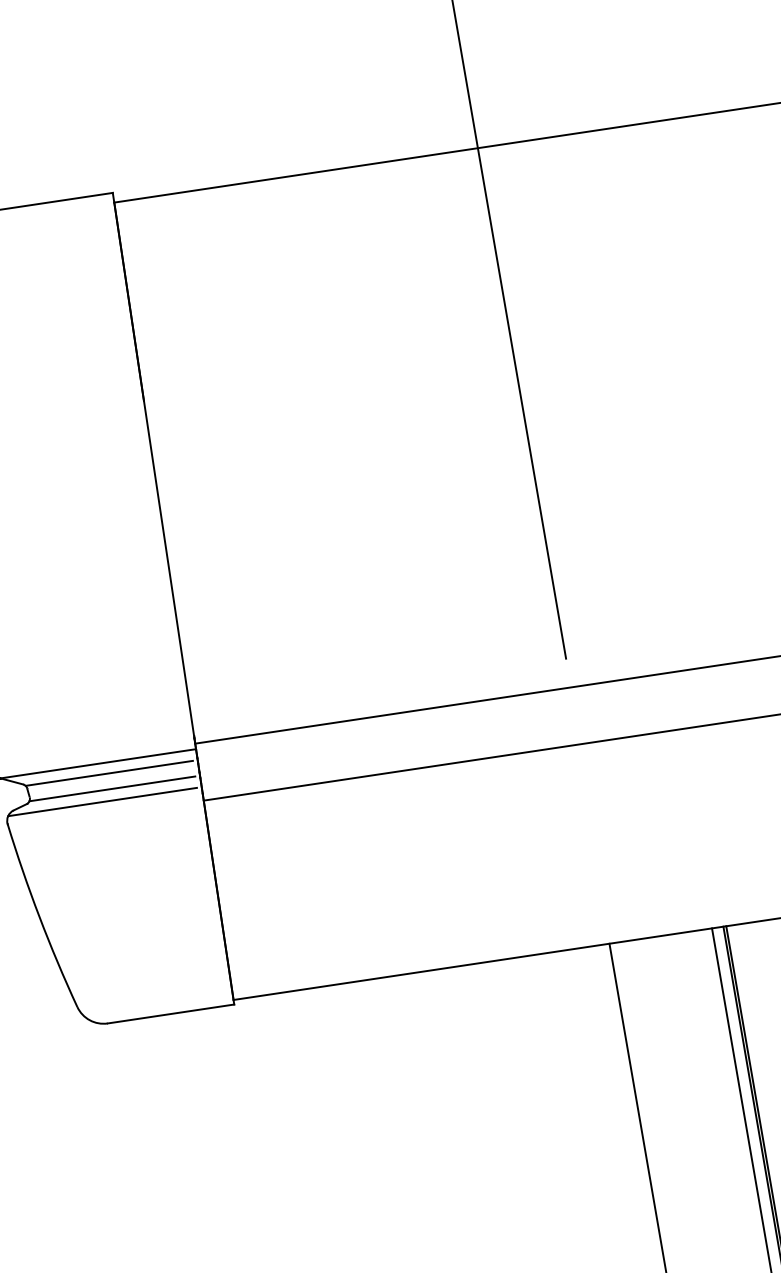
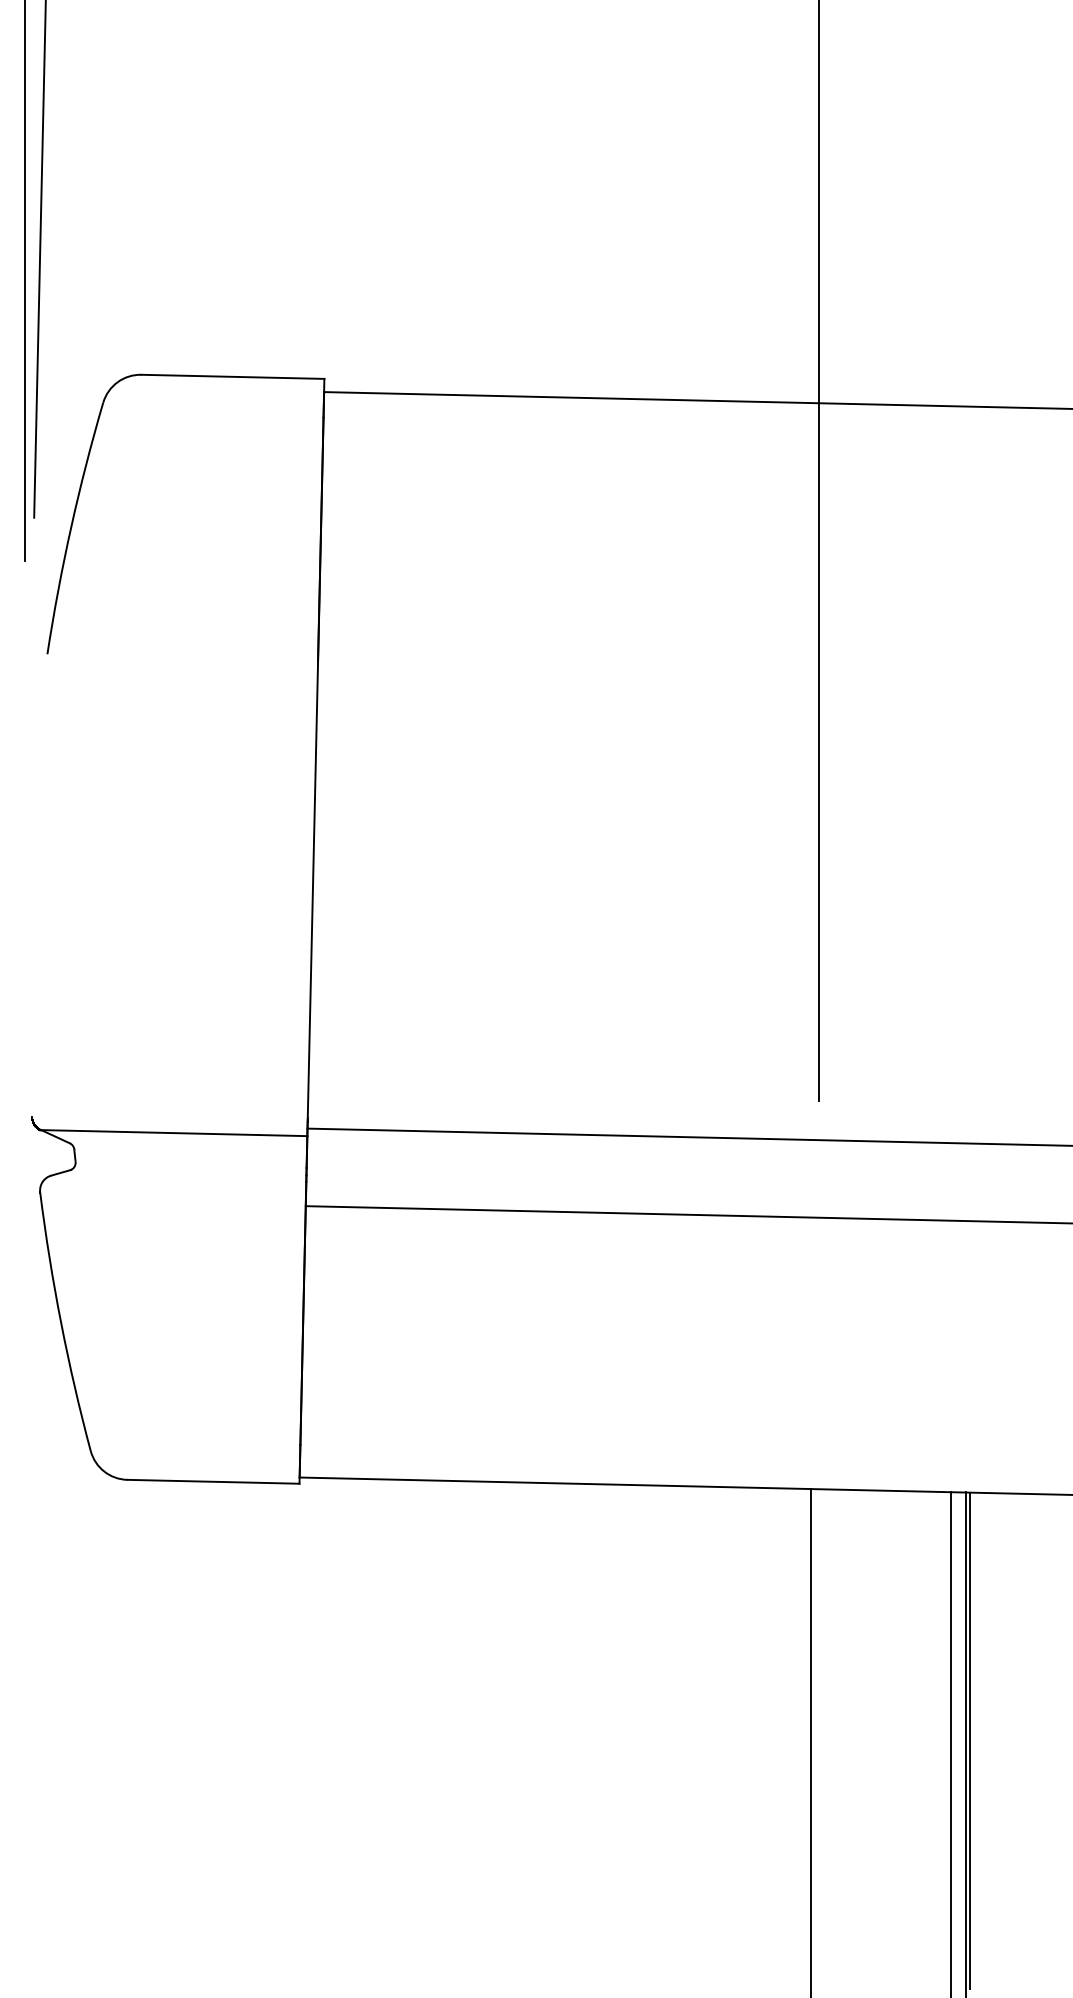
line: (109, 772) -> (186, 1147), removed
line: (112, 788) -> (187, 1169), removed
line: (102, 801) -> (170, 1184), removed

